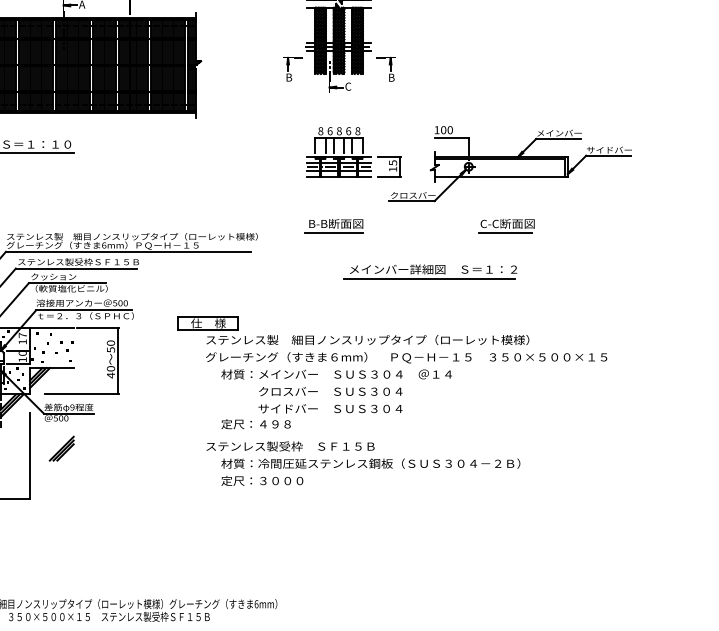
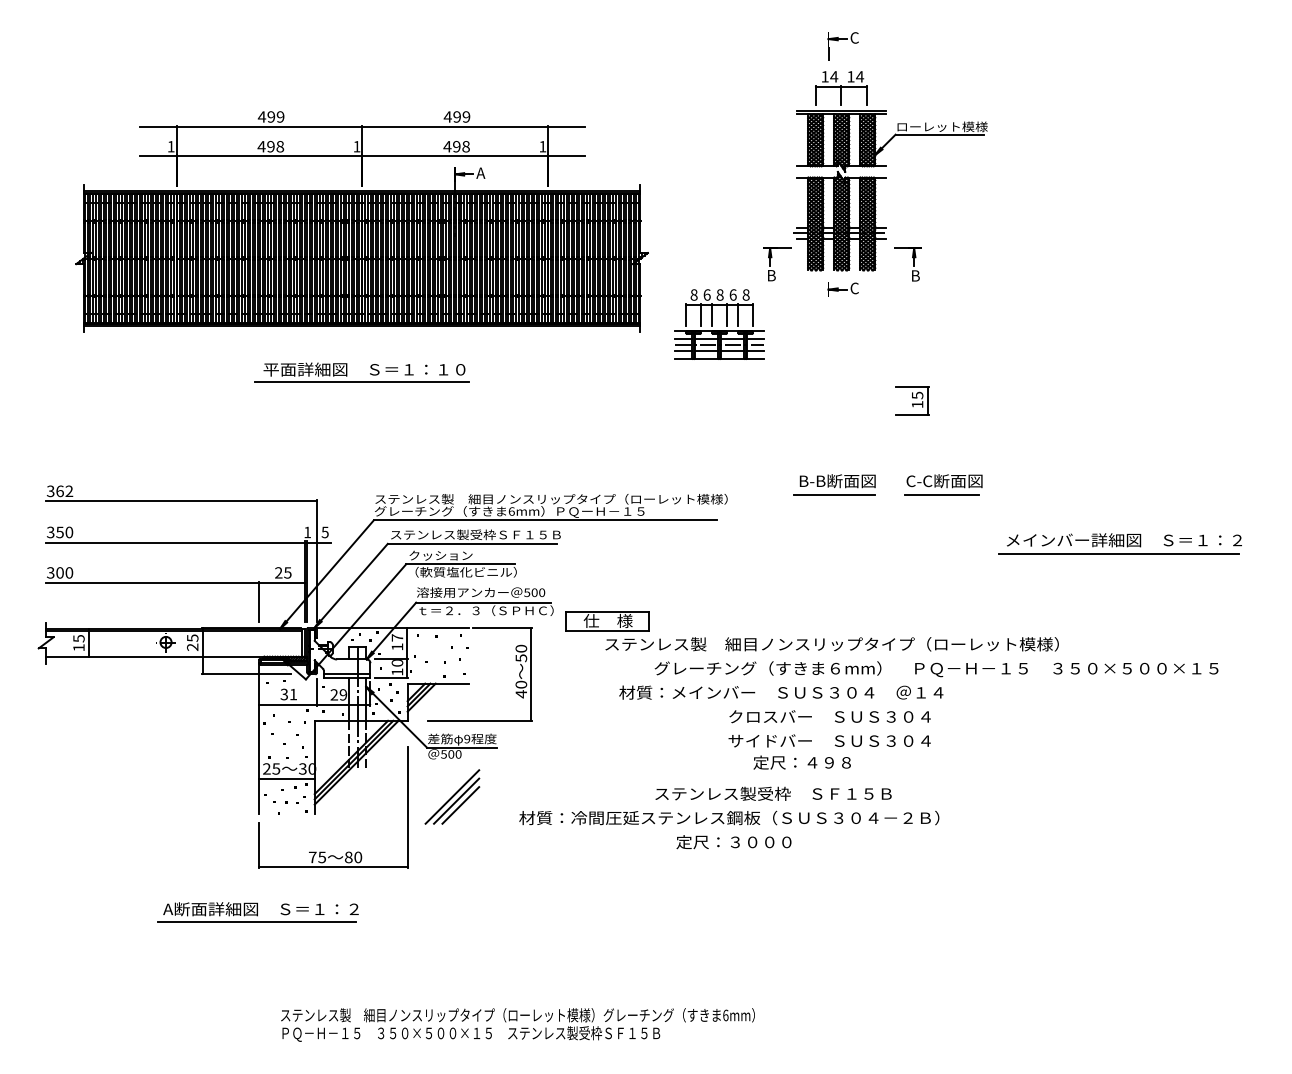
line: (329, 71) -> (828, 266), removed
part: (338, 152) -> (719, 324), moved
part: (510, 163) -> (1082, 396), removed
part: (506, 226) -> (943, 484), moved
part: (430, 271) -> (1119, 543), moved
part: (355, 335) -> (815, 638), moved
text: (336, 374) -> (781, 692), moved
text: (255, 424) -> (801, 762), moved
part: (61, 448) -> (451, 796), size x1.6
text: (370, 463) -> (729, 817), moved

